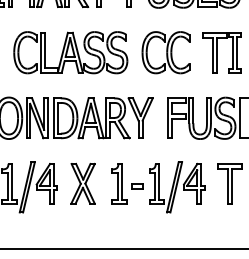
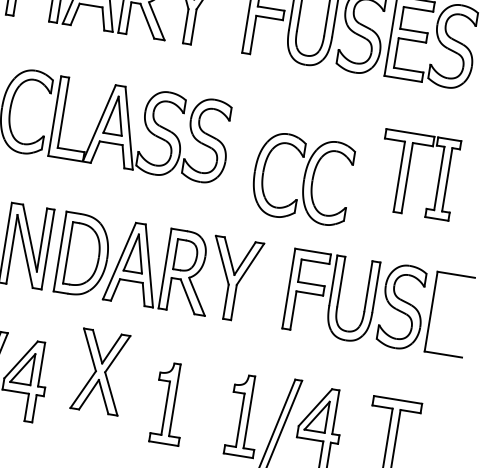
part: (165, 52) -> (300, 178), moved
part: (82, 183) -> (99, 371), moved
part: (137, 186) -> (205, 414), removed

